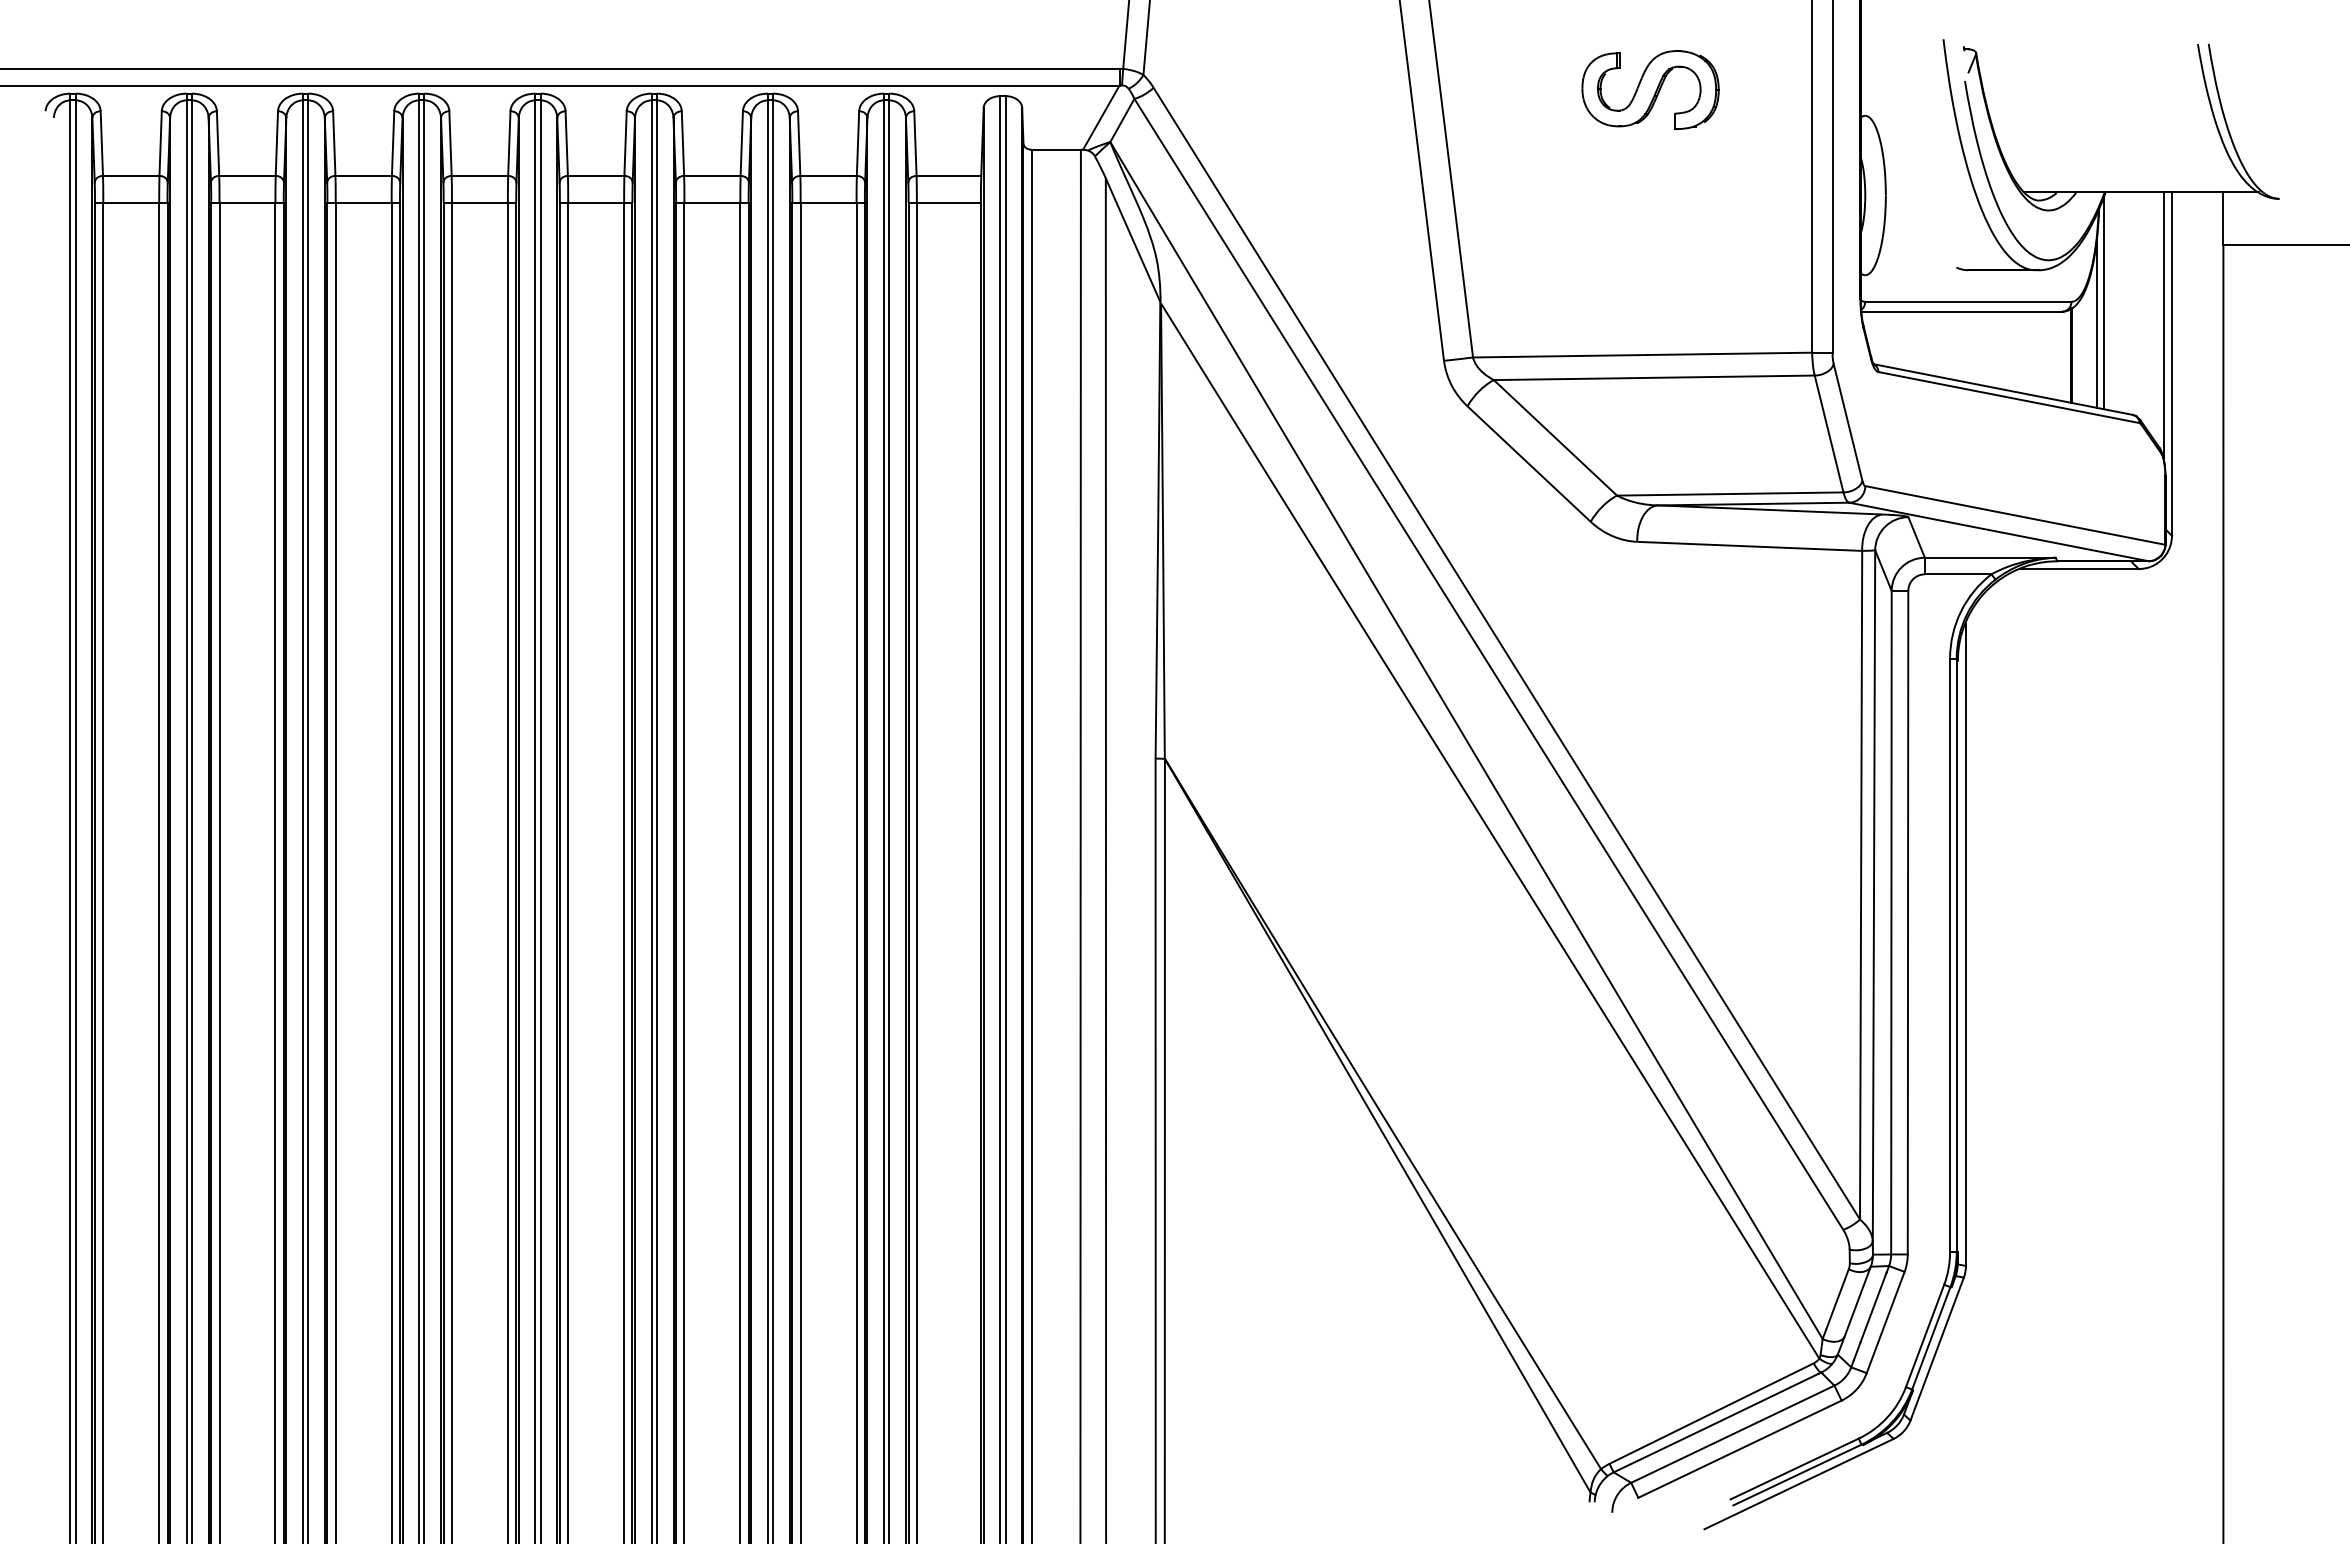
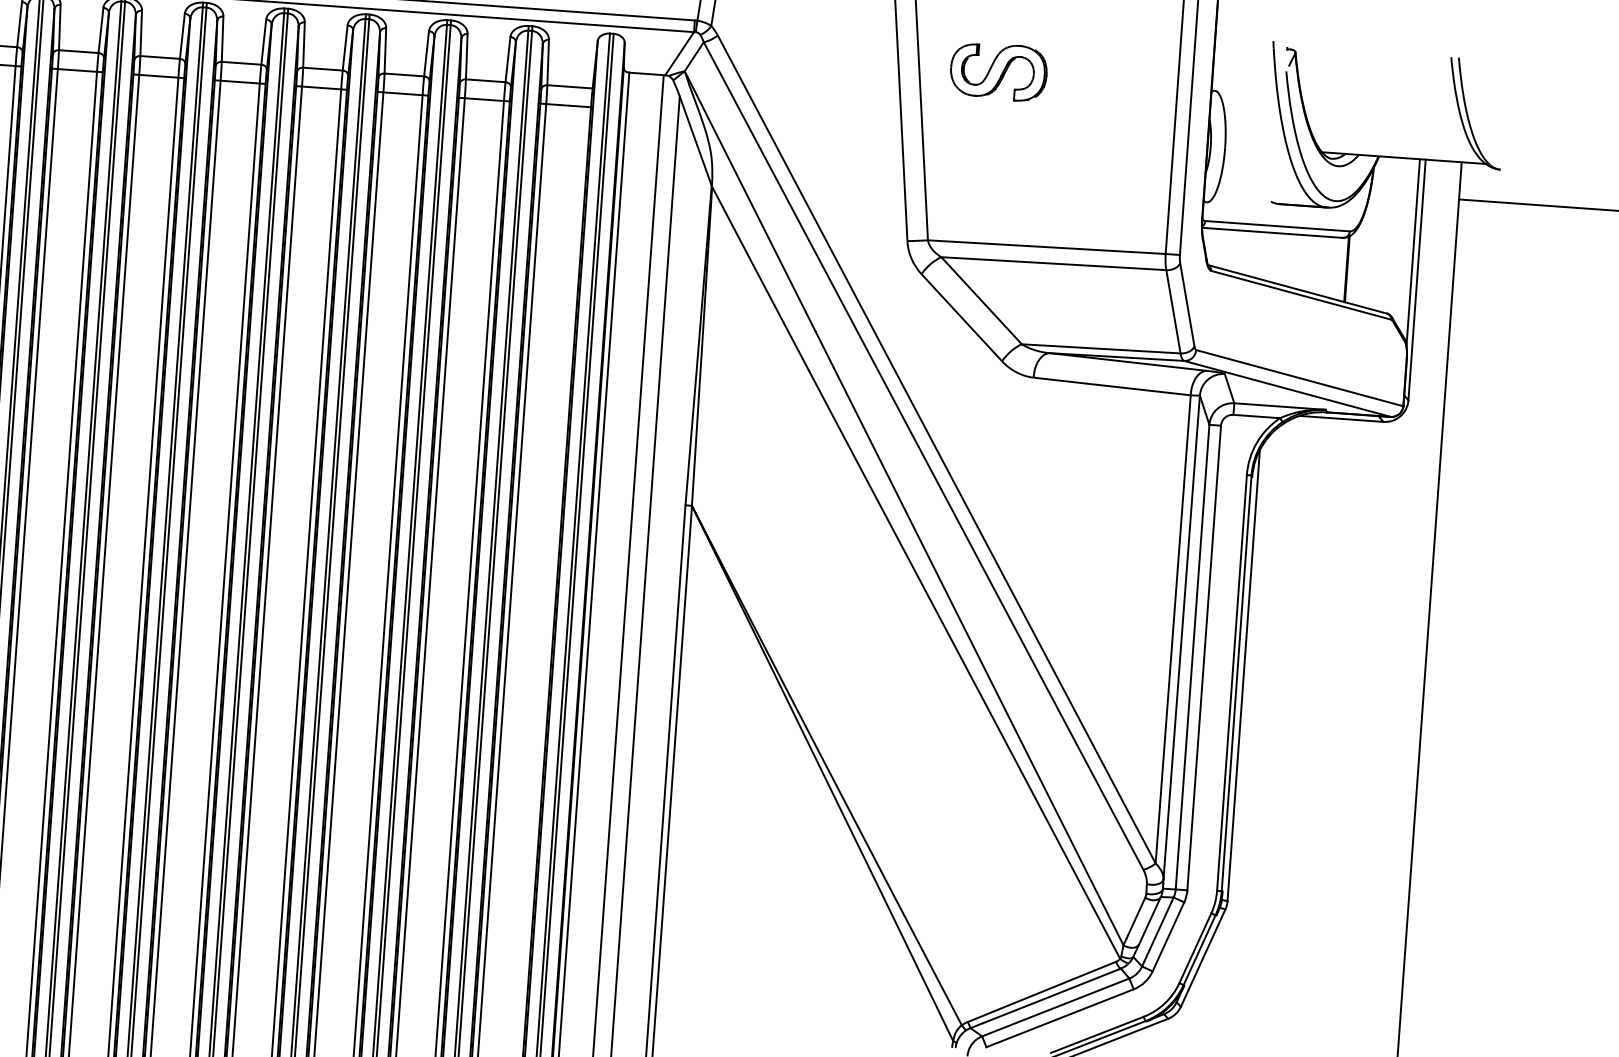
part: (1650, 89) -> (998, 71), moved
line: (2103, 302) -> (1372, 233), removed
line: (2097, 321) -> (1367, 246), removed

